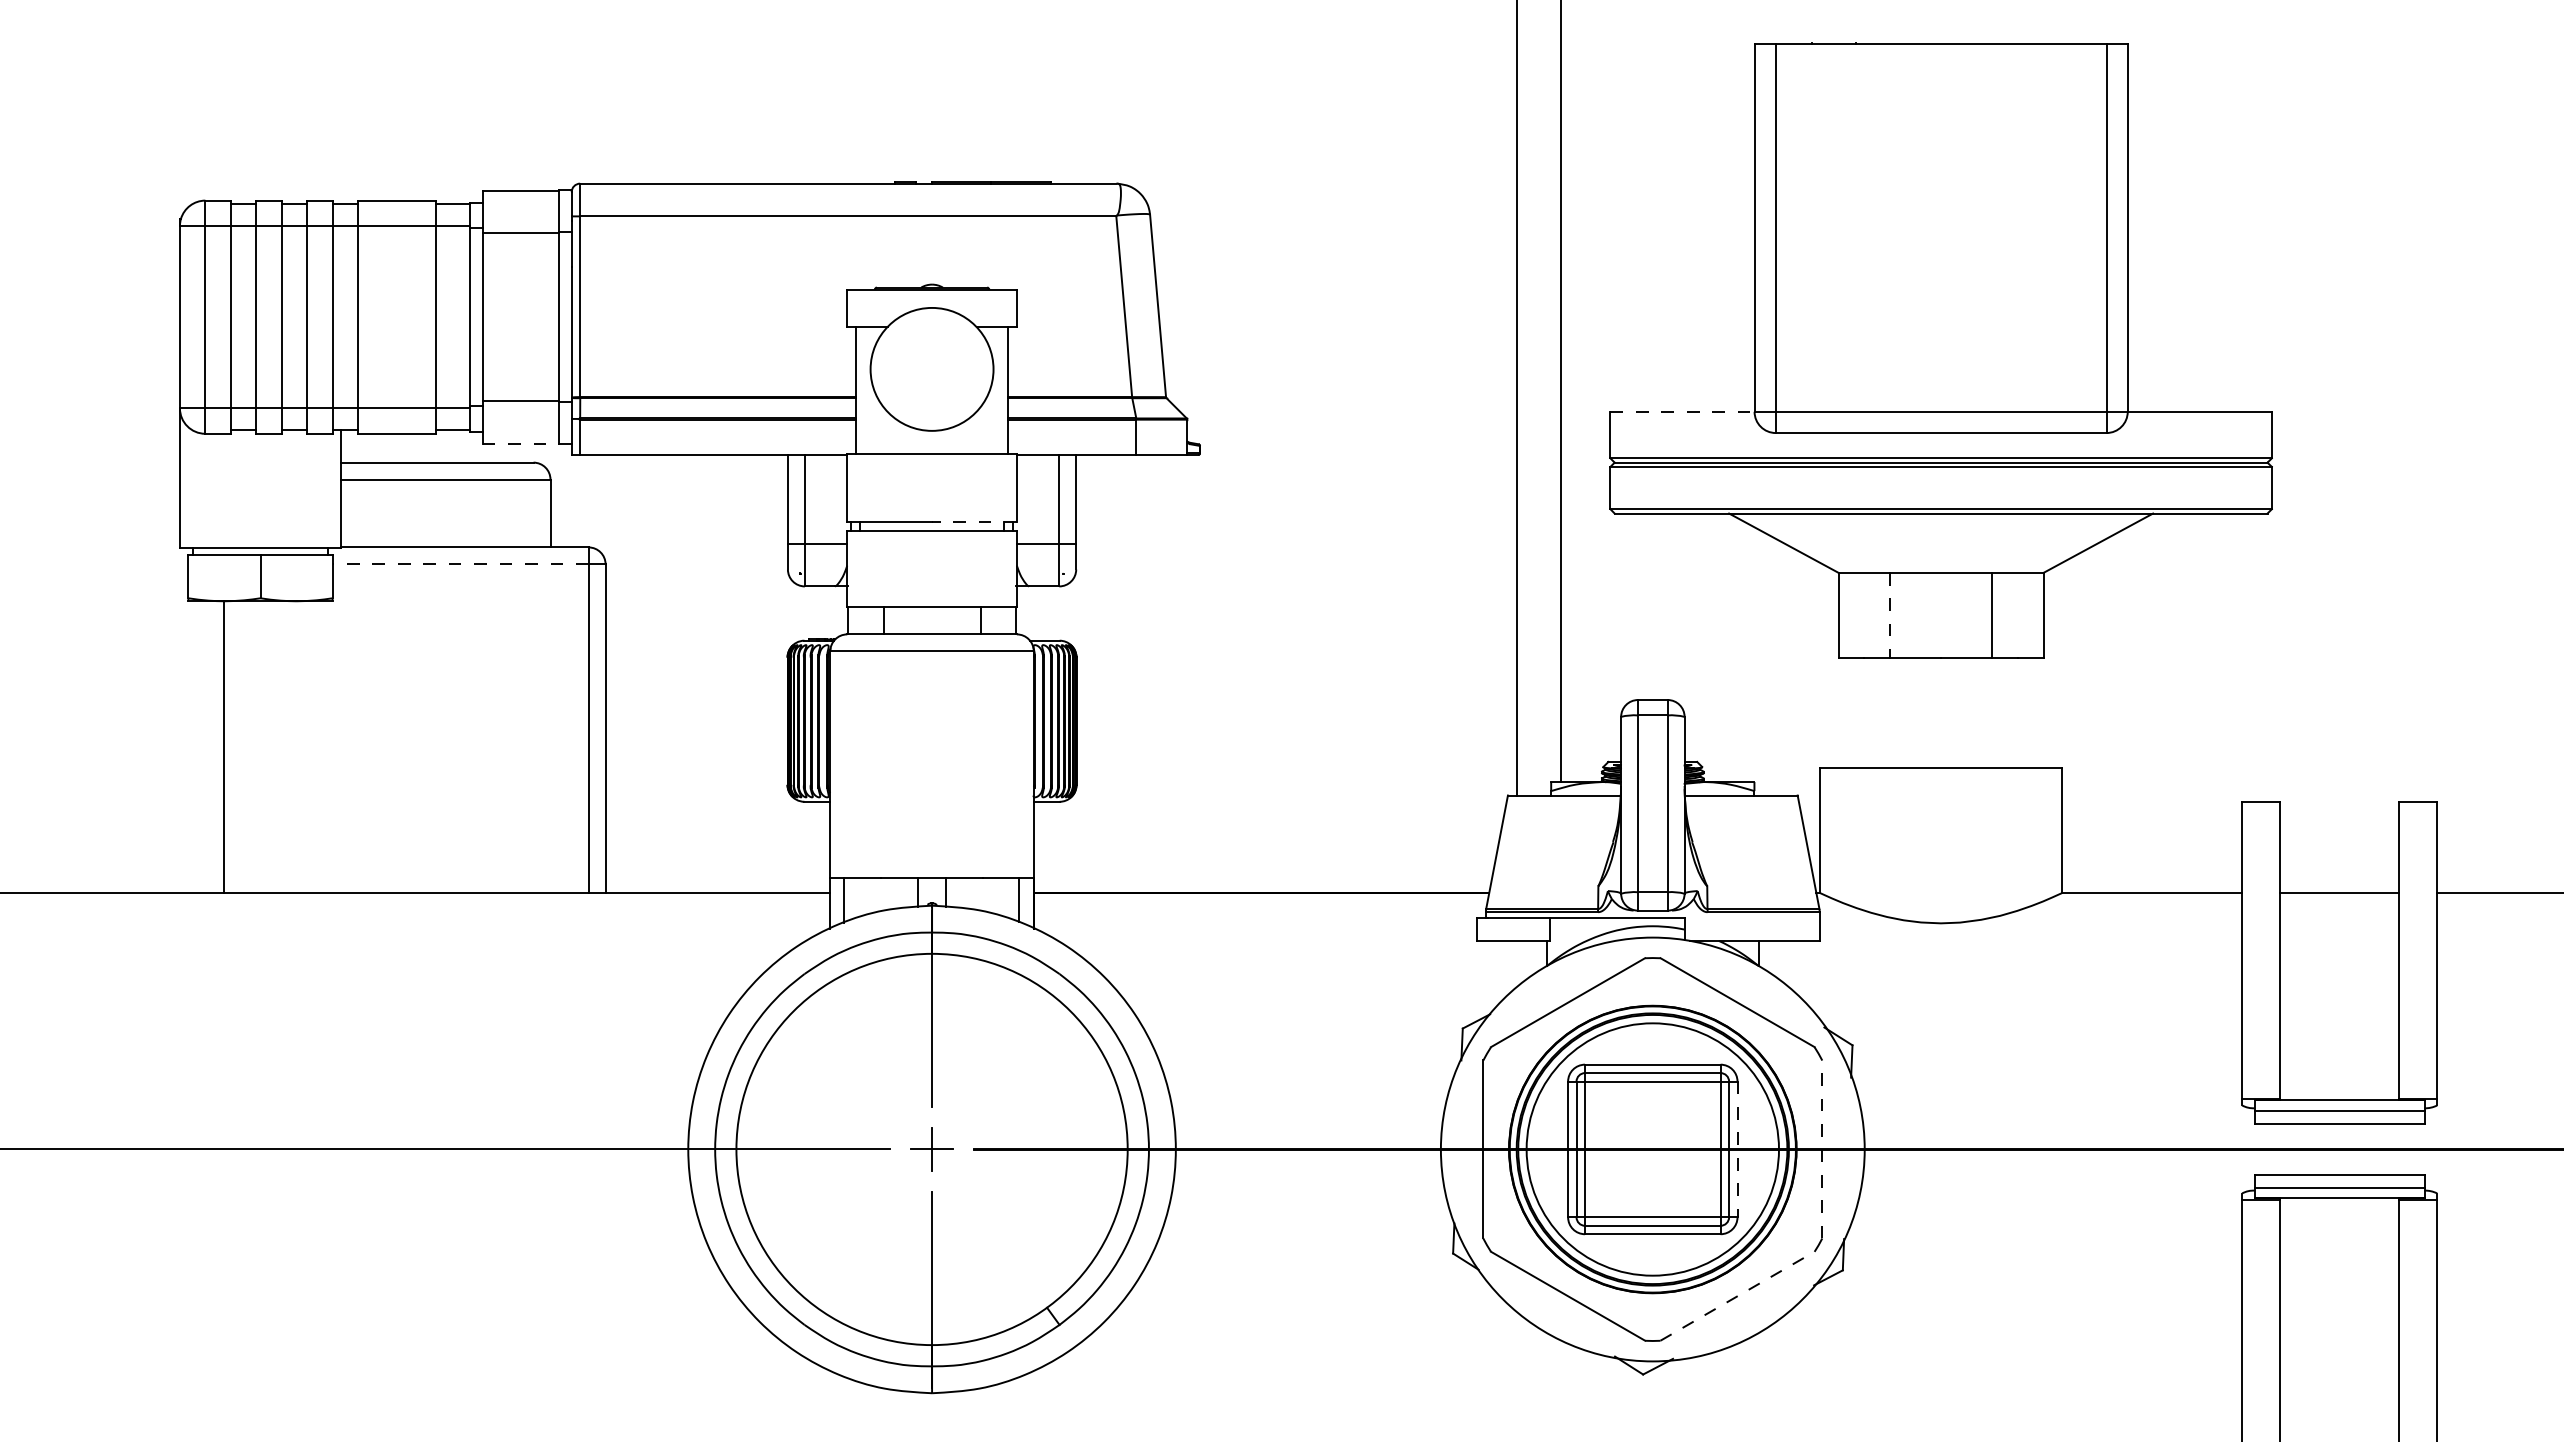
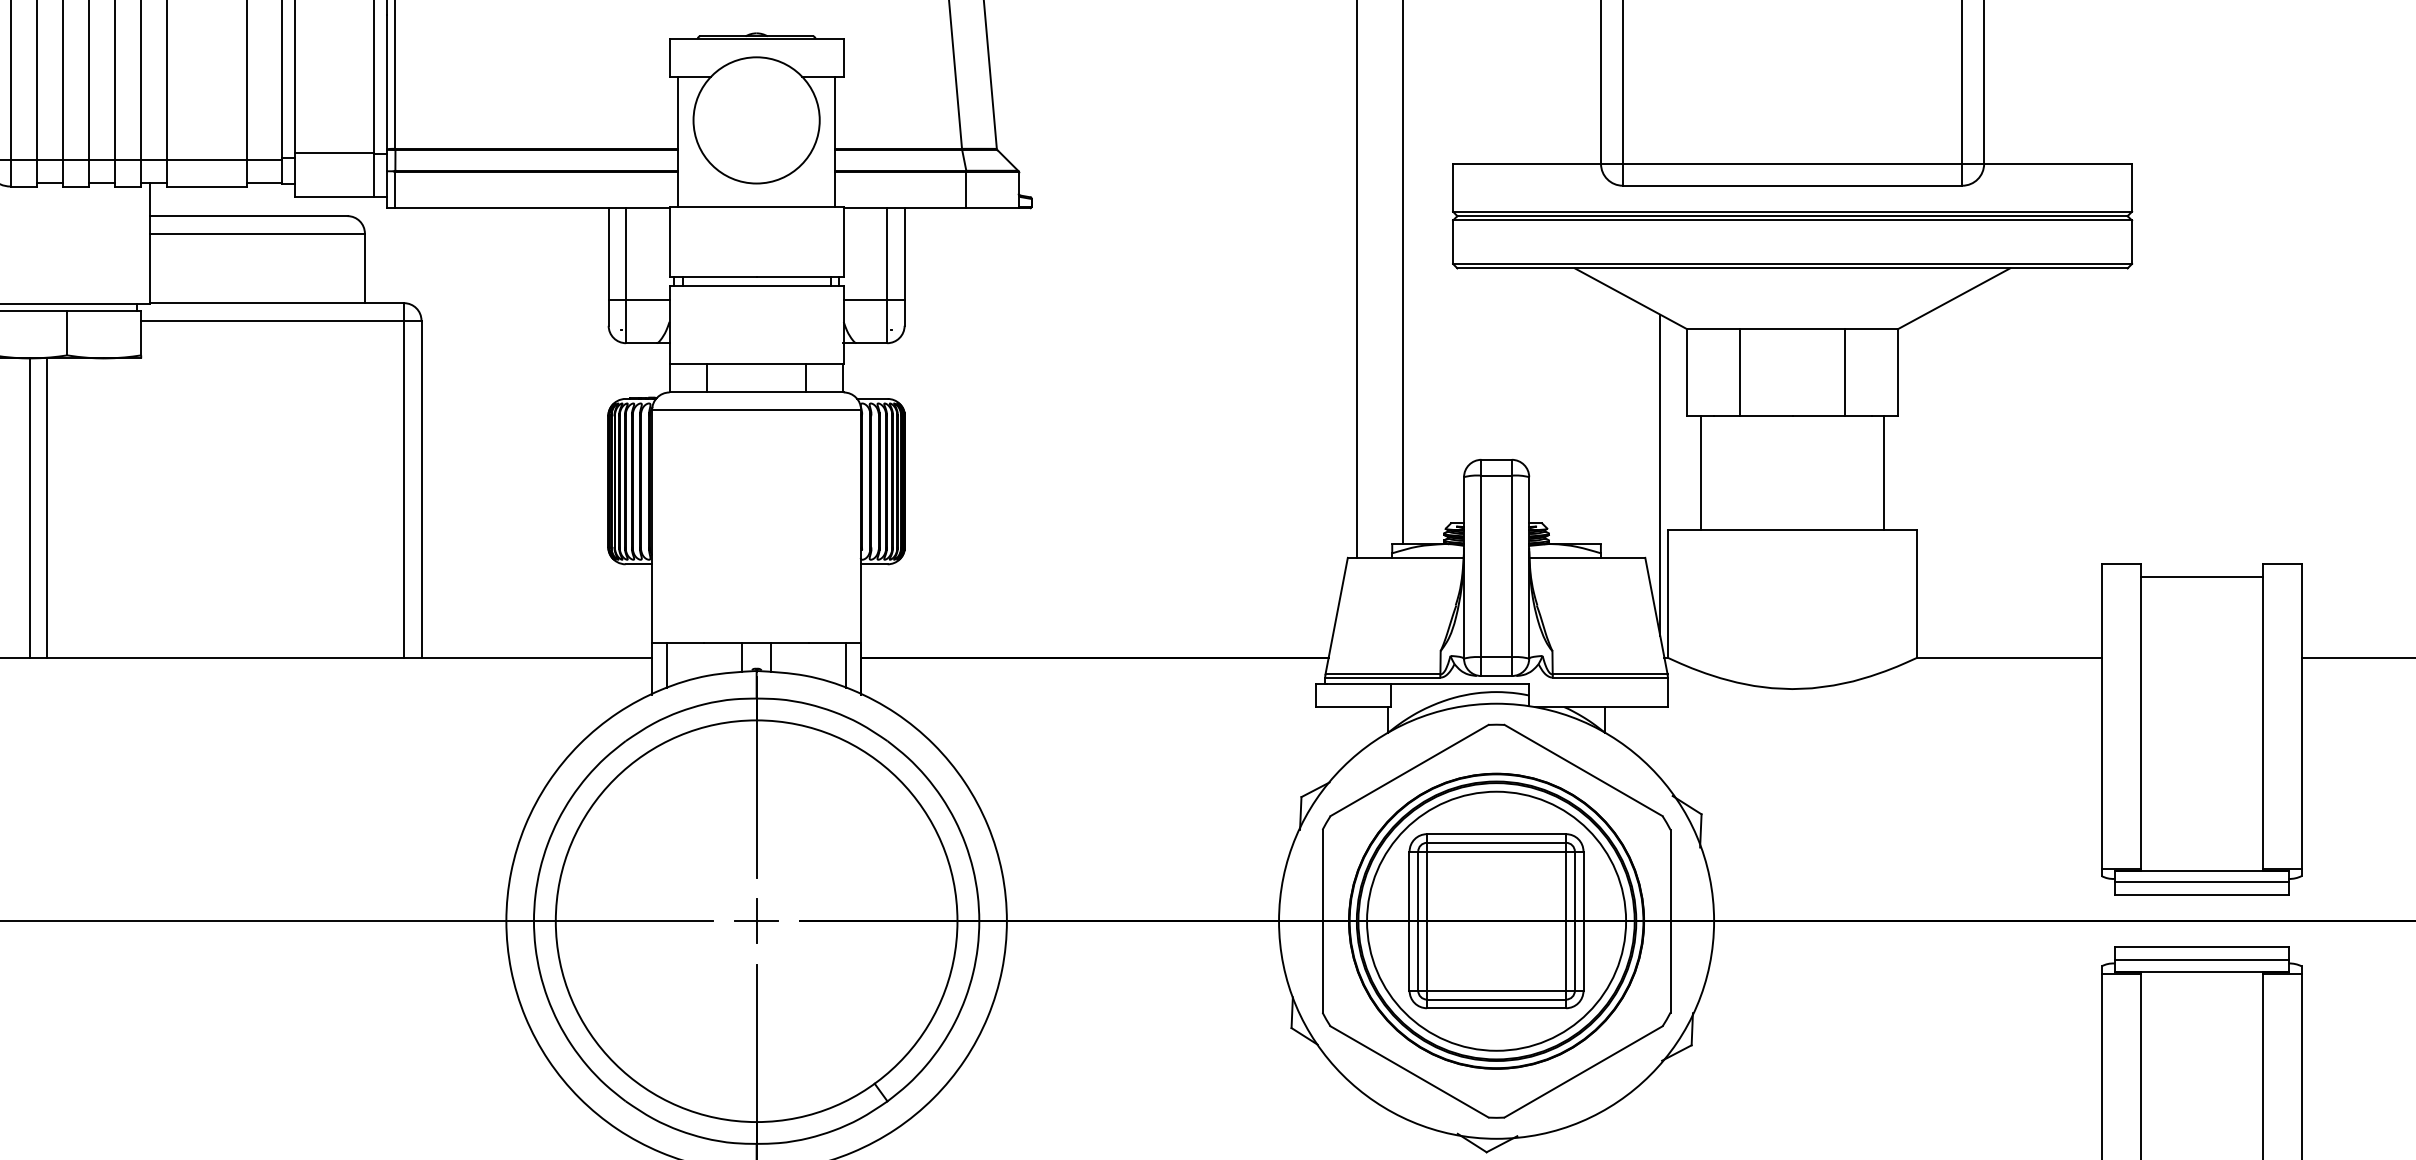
line: (1683, 411) -> (1528, 163), dashed -> solid
line: (521, 443) -> (335, 196), dashed -> solid
line: (973, 522) -> (799, 277), dashed -> solid
line: (460, 564) -> (272, 320), dashed -> solid
line: (1889, 615) -> (1739, 373), dashed -> solid
line: (1852, 712) -> (1701, 472), added
line: (2029, 712) -> (1883, 472), added
line: (1812, 714) -> (1660, 474), added
line: (241, 746) -> (47, 507), added
line: (2339, 893) -> (2201, 577), moved
line: (1737, 1149) -> (1583, 921), dashed -> solid
line: (1822, 1149) -> (1670, 921), dashed -> solid
line: (1737, 1296) -> (1583, 1072), dashed -> solid

